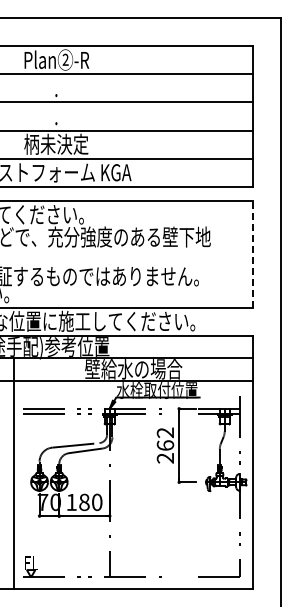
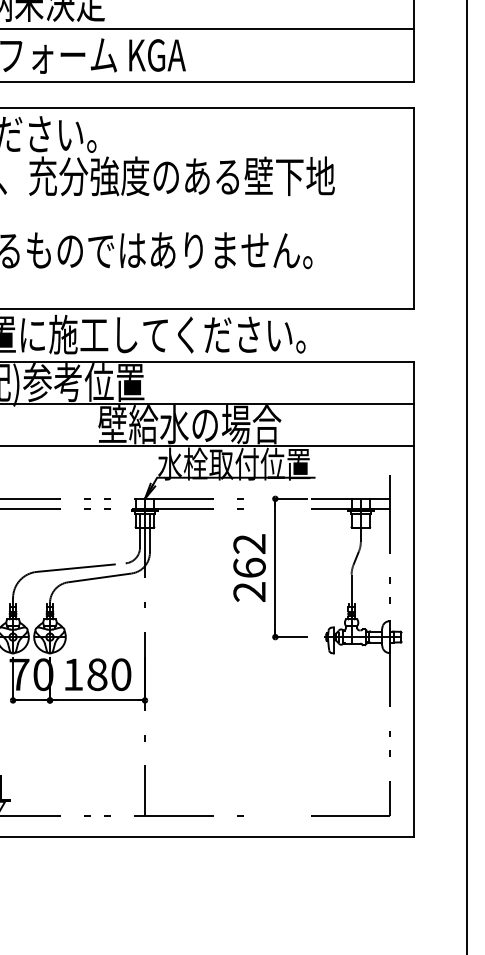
line: (253, 253) -> (414, 207), dashed -> solid

